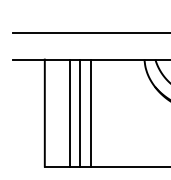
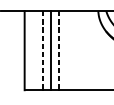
line: (69, 113) -> (42, 51), solid -> dashed
line: (91, 113) -> (59, 51), solid -> dashed

